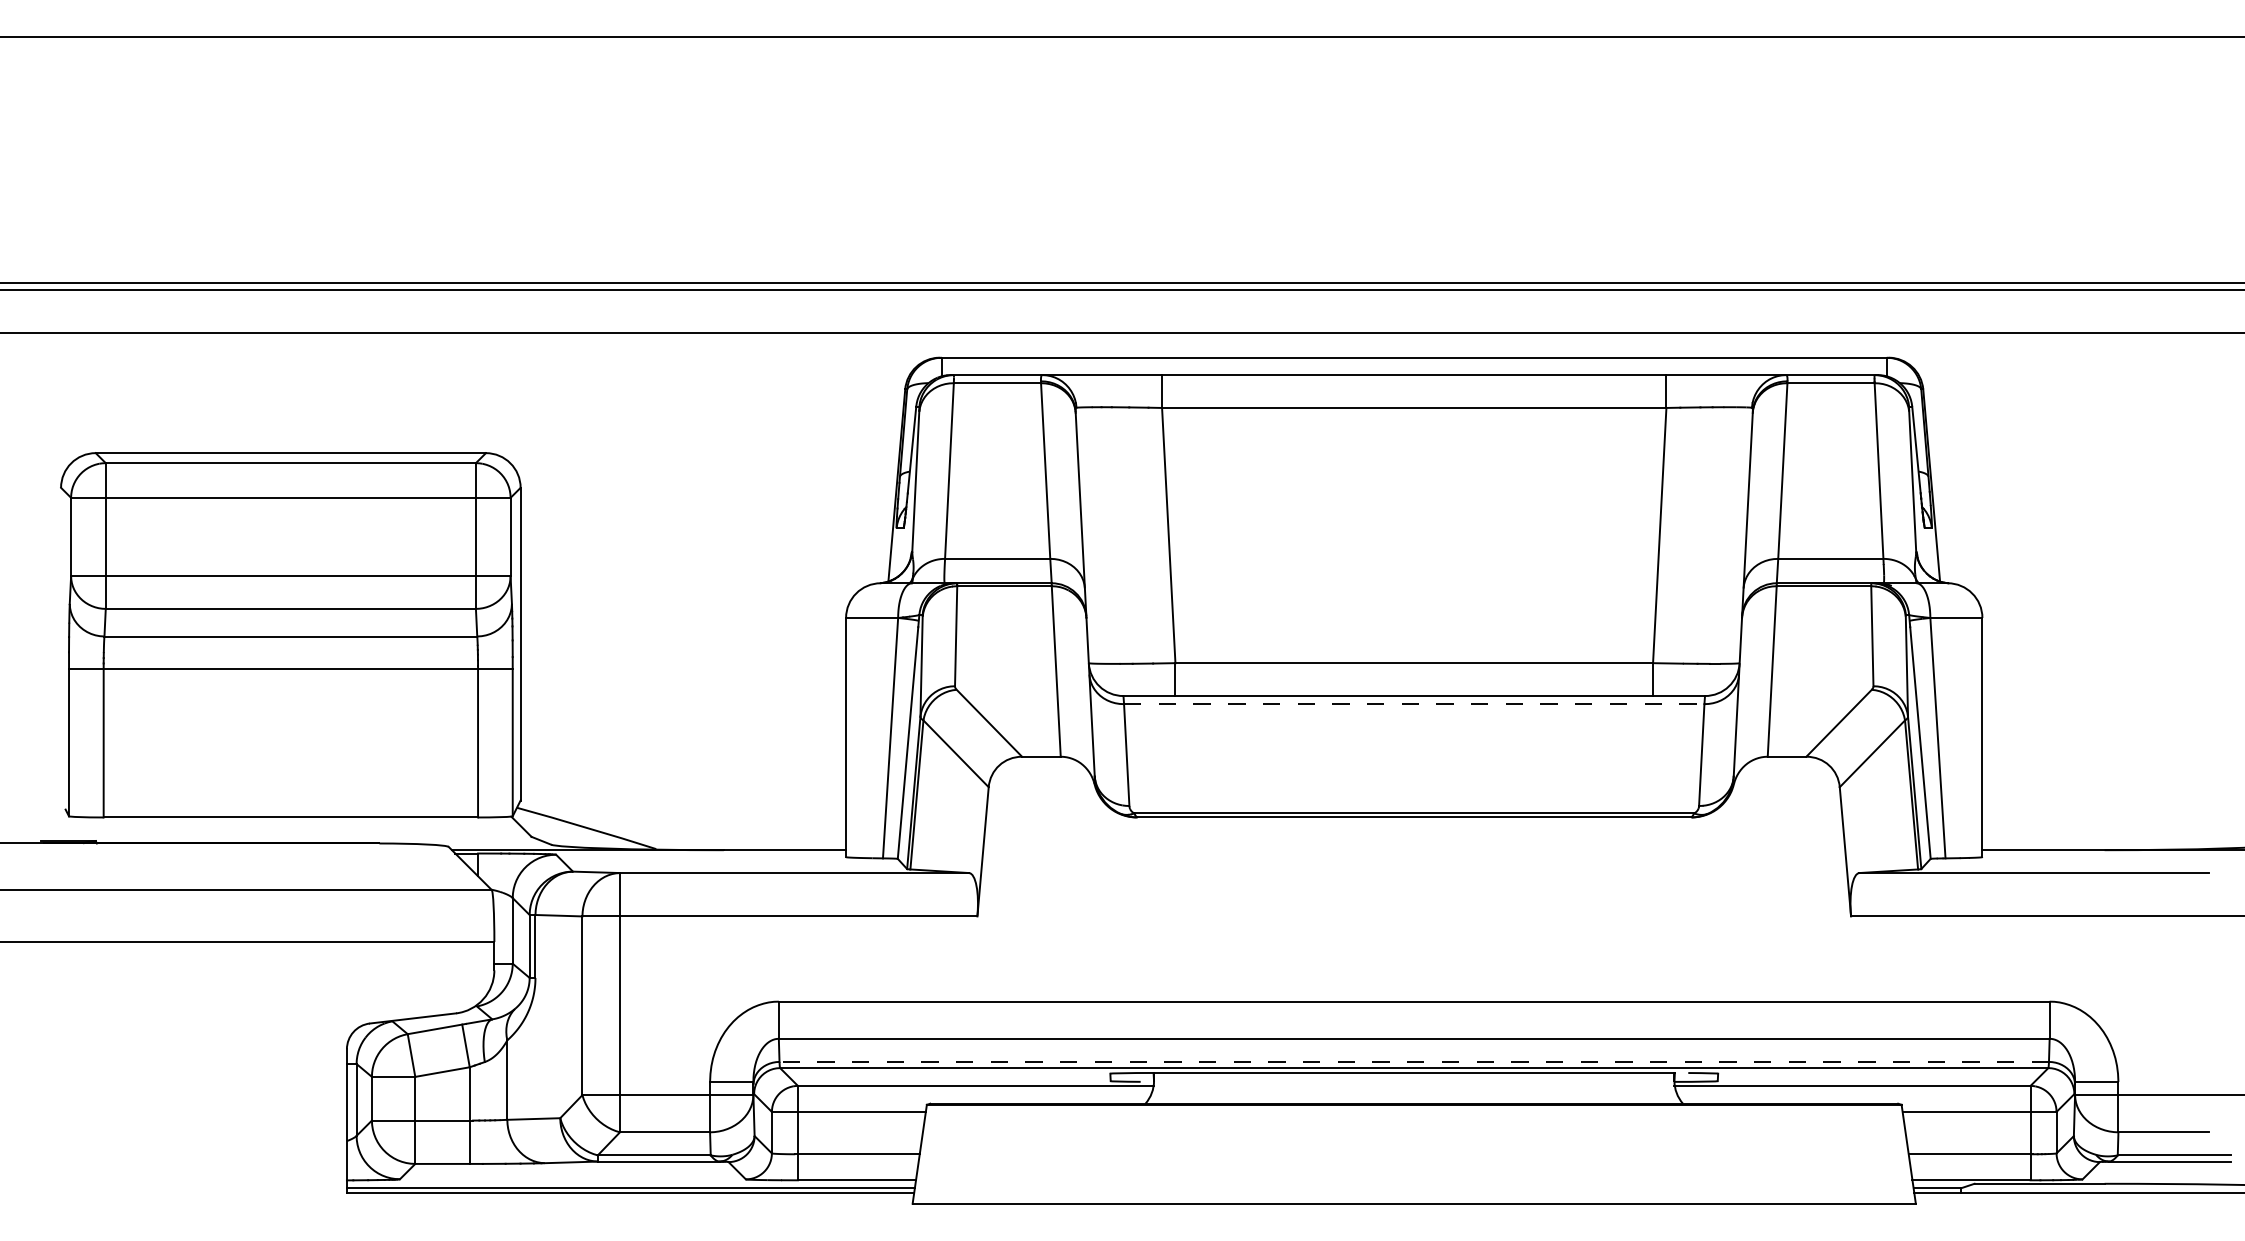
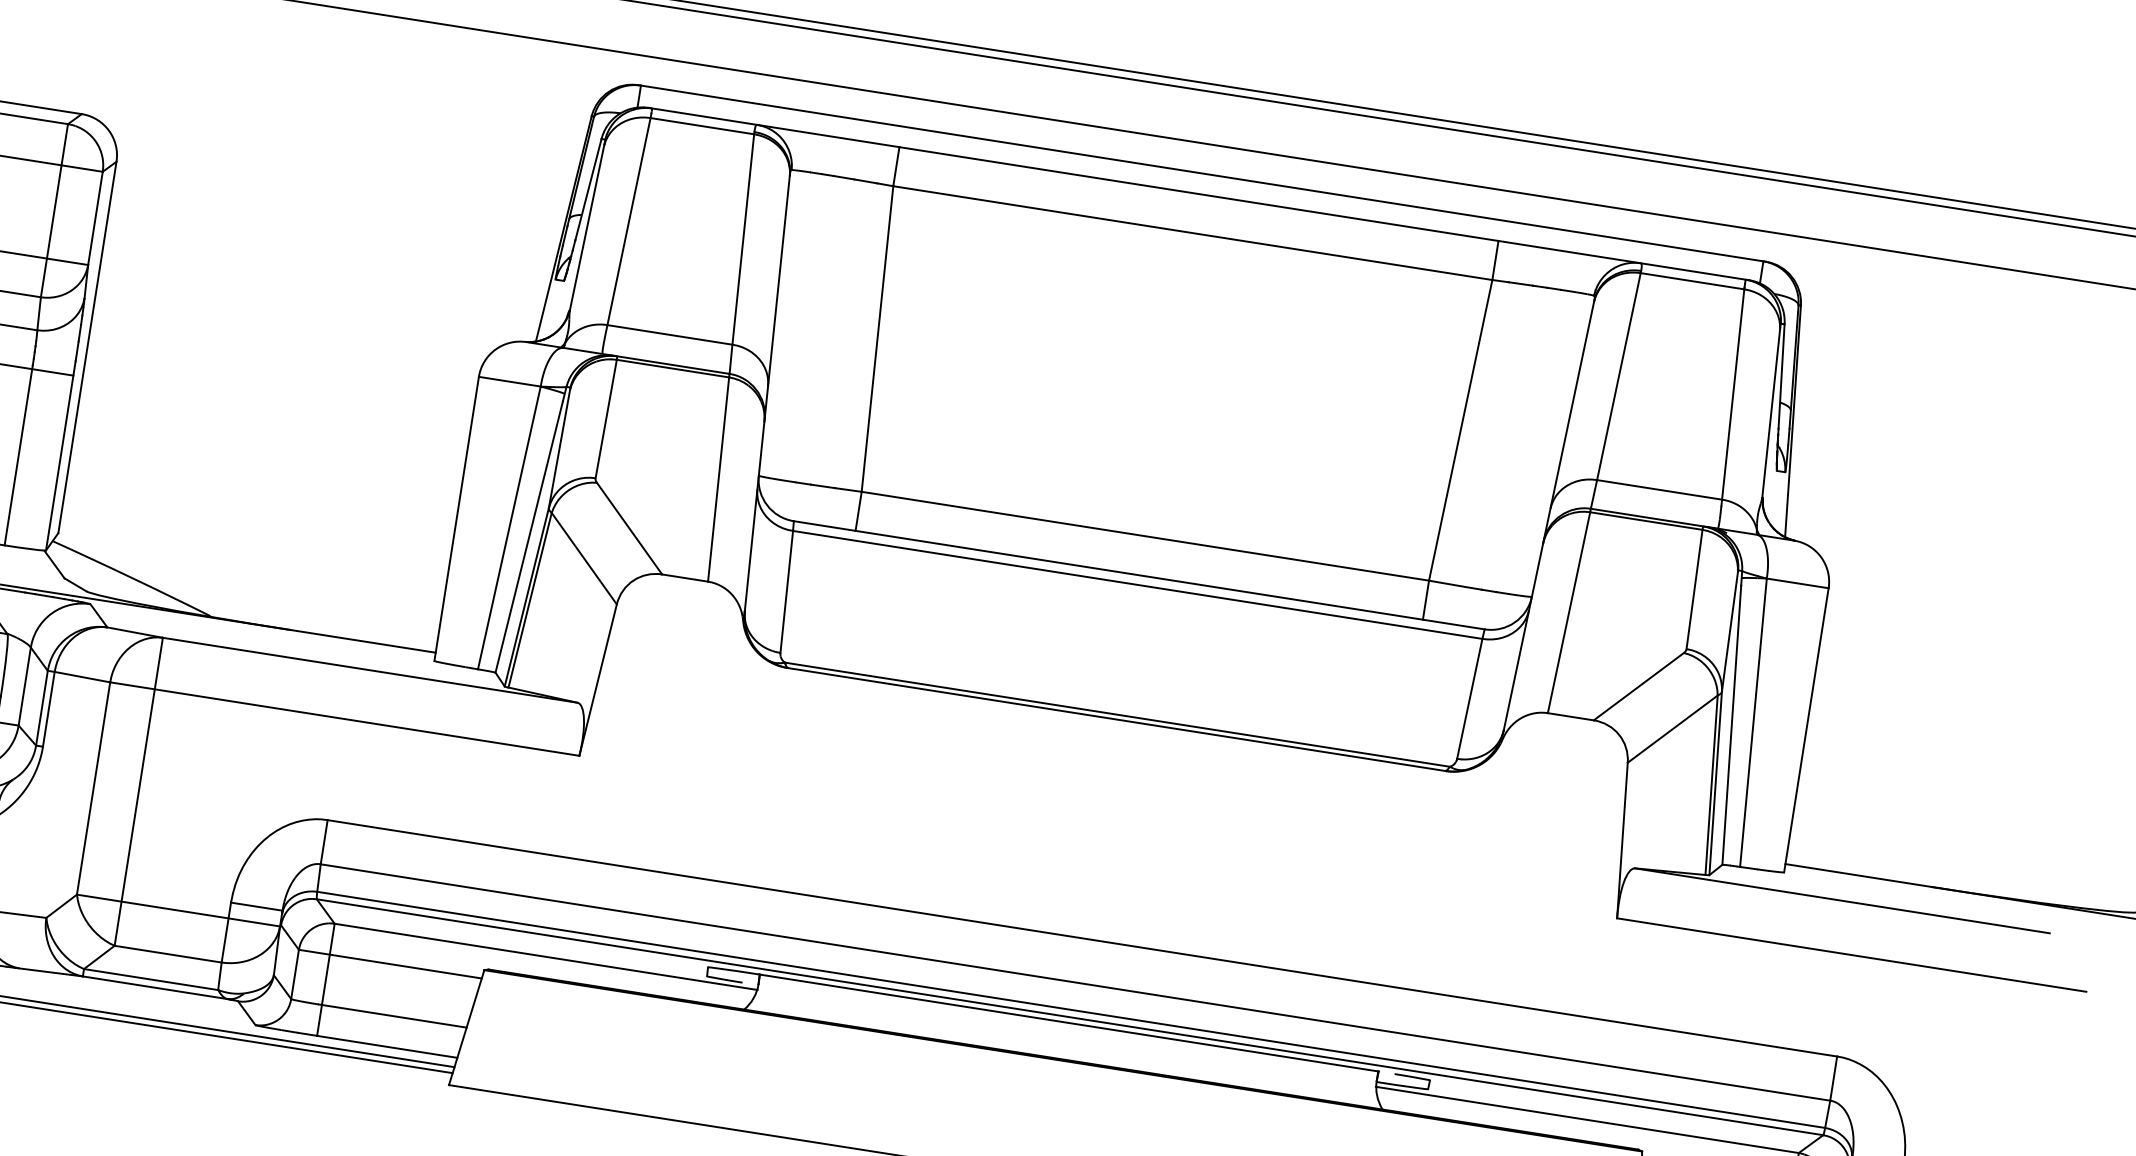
line: (1414, 704) -> (1137, 585), dashed -> solid
line: (1414, 1061) -> (1071, 1009), dashed -> solid

